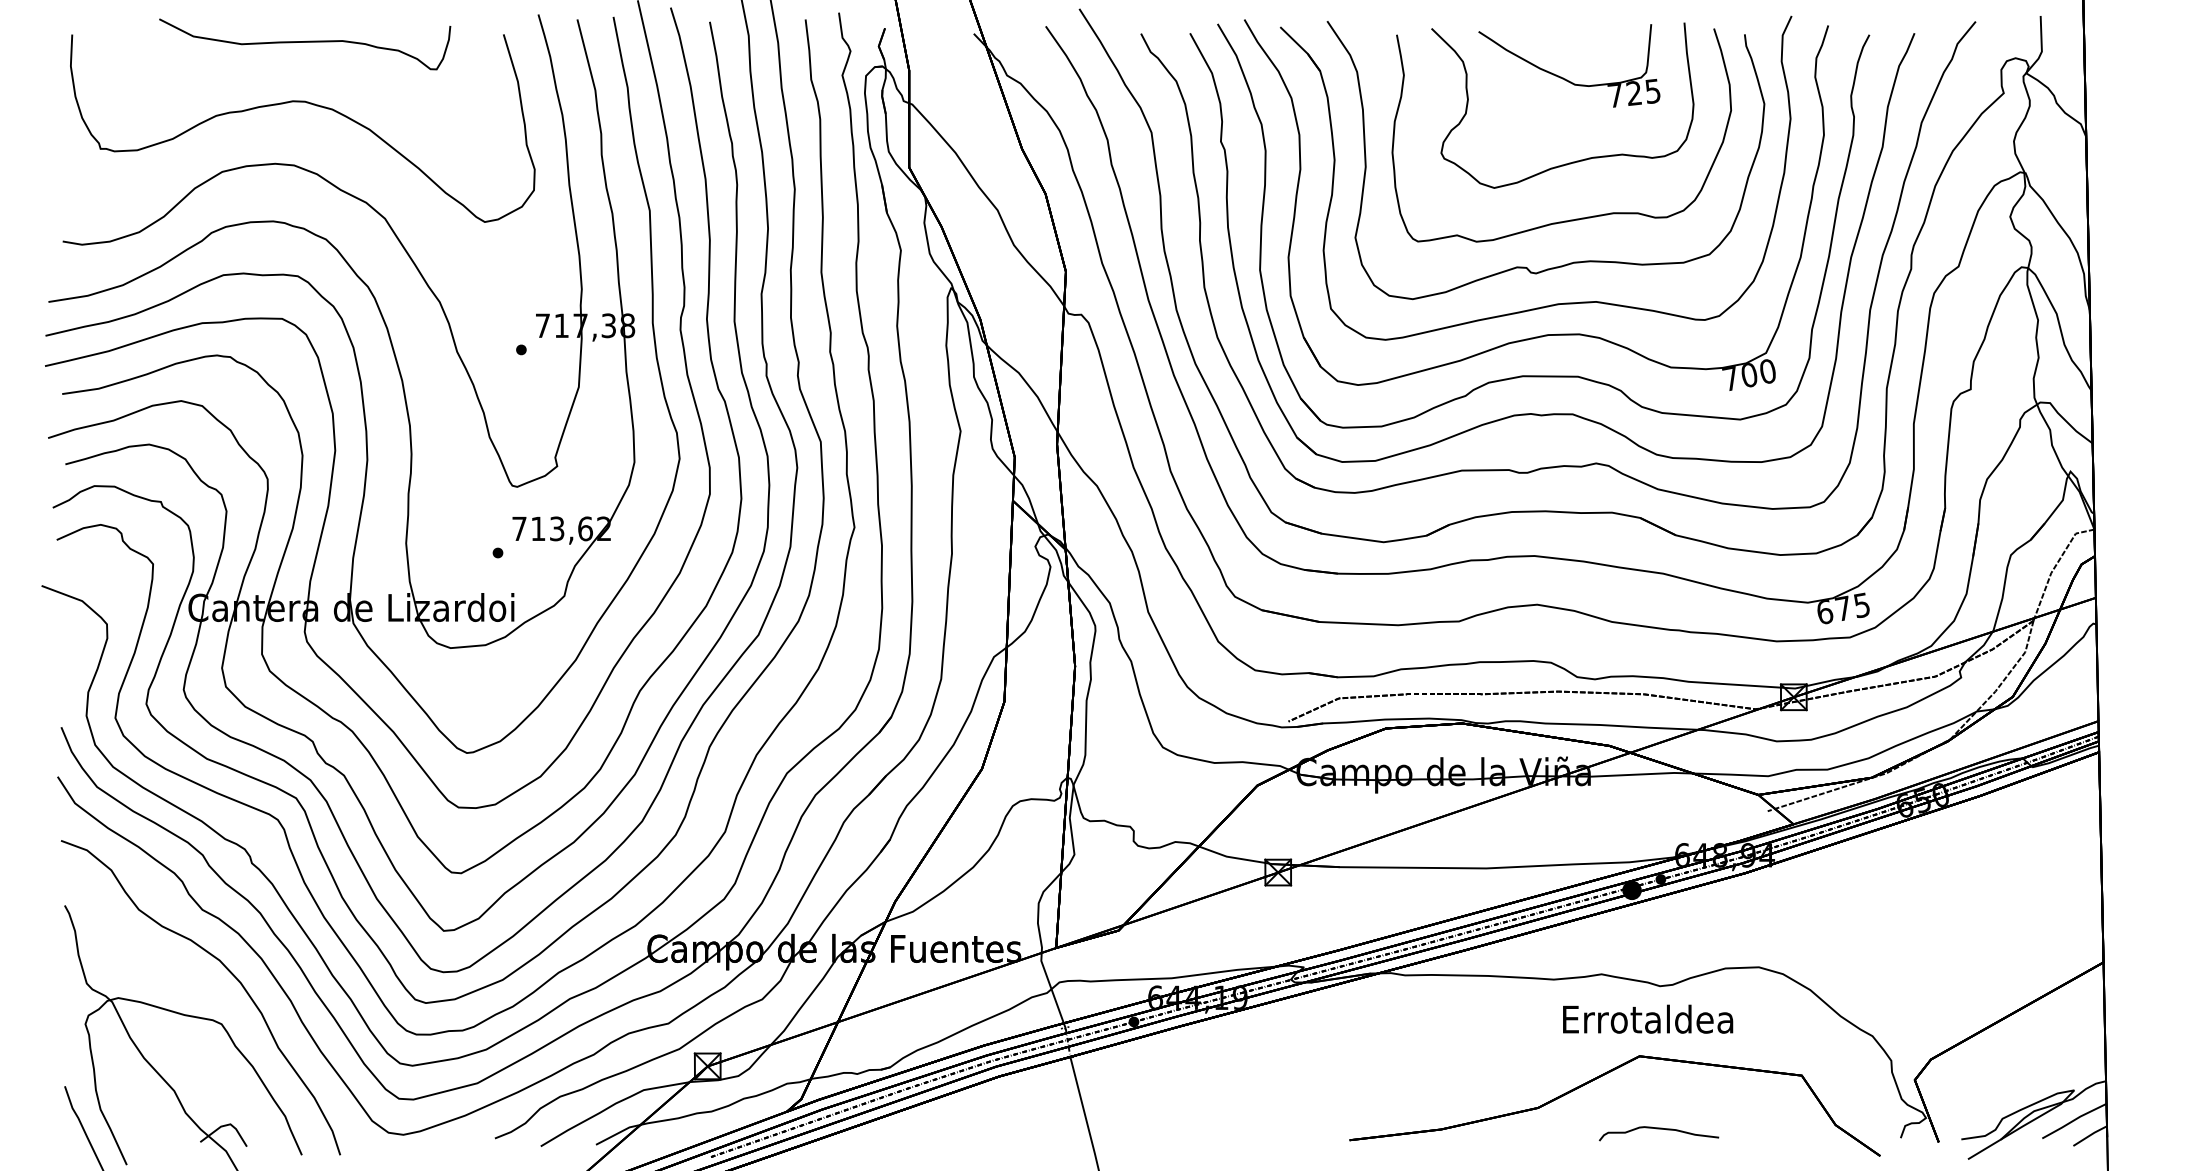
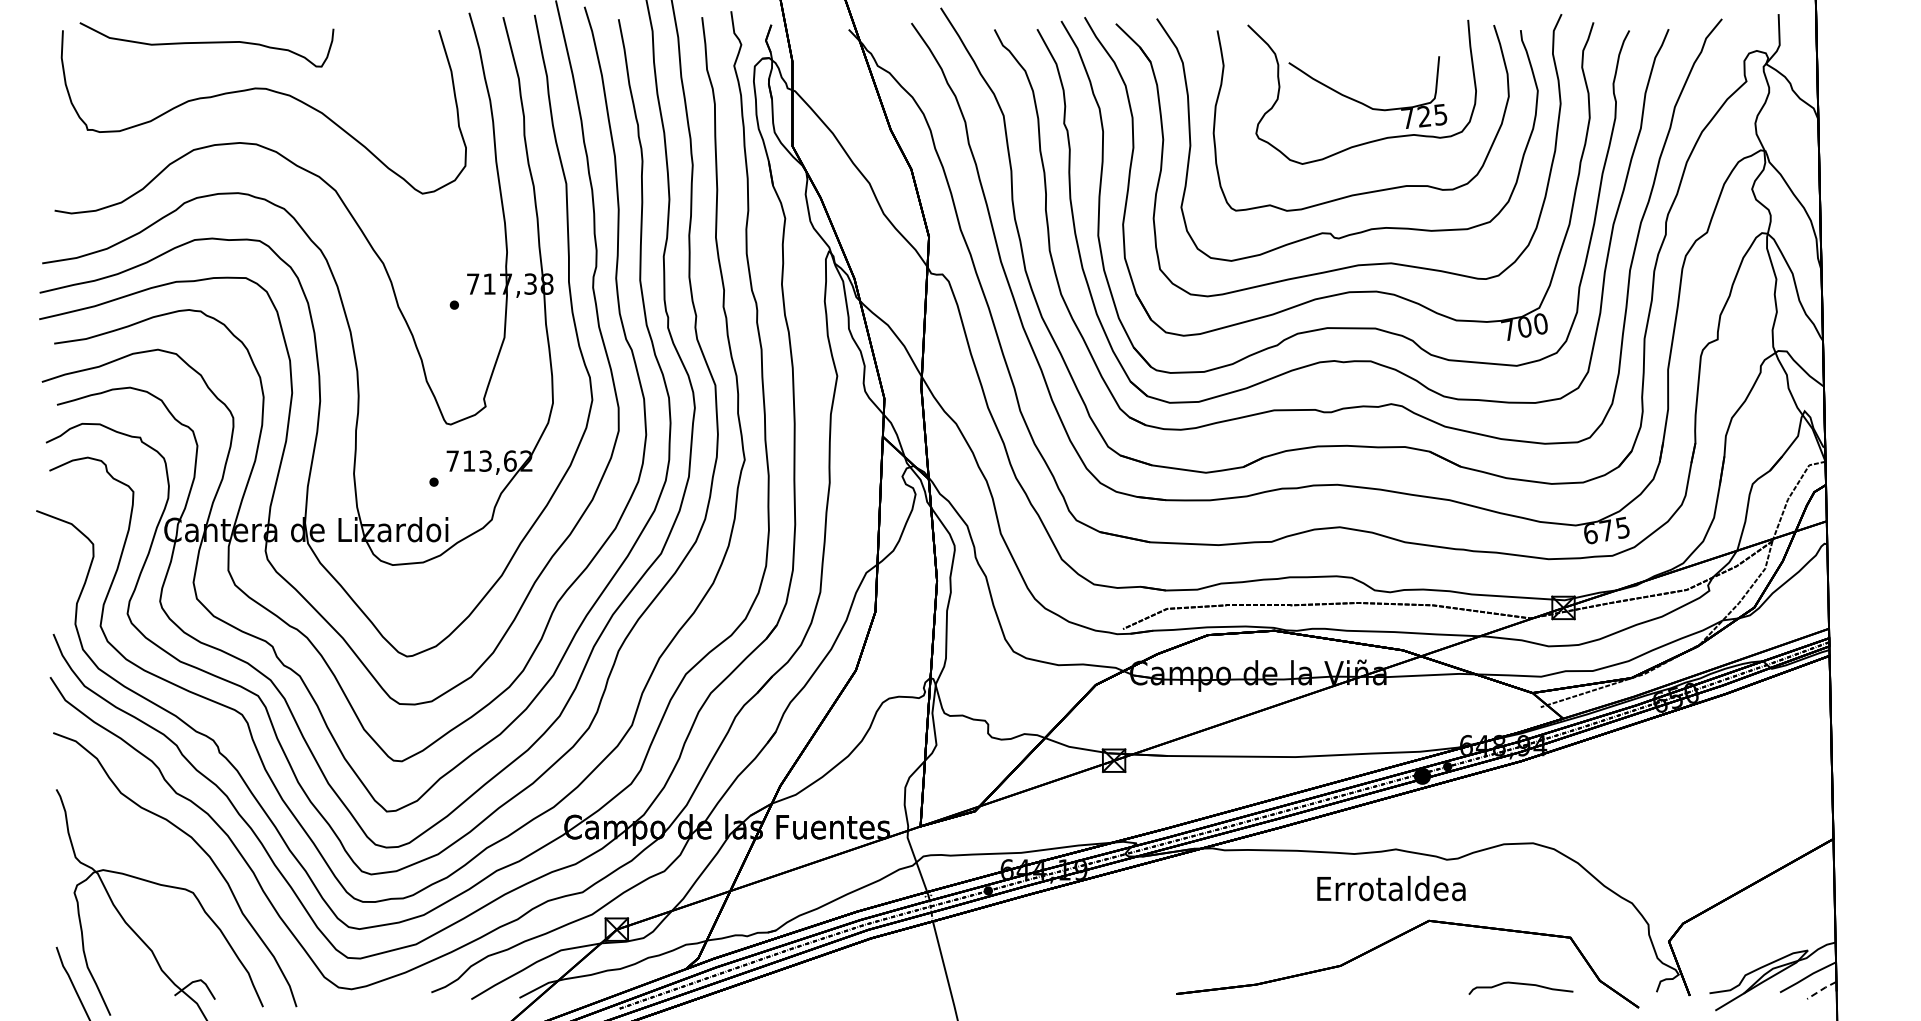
curve: (304, 42) -> (206, 43), moved
part: (1563, 77) -> (1362, 102), moved
text: (1648, 1019) -> (1391, 888), moved
curve: (1658, 1129) -> (1520, 984), moved
line: (2090, 1135) -> (1822, 989), solid -> dashed

